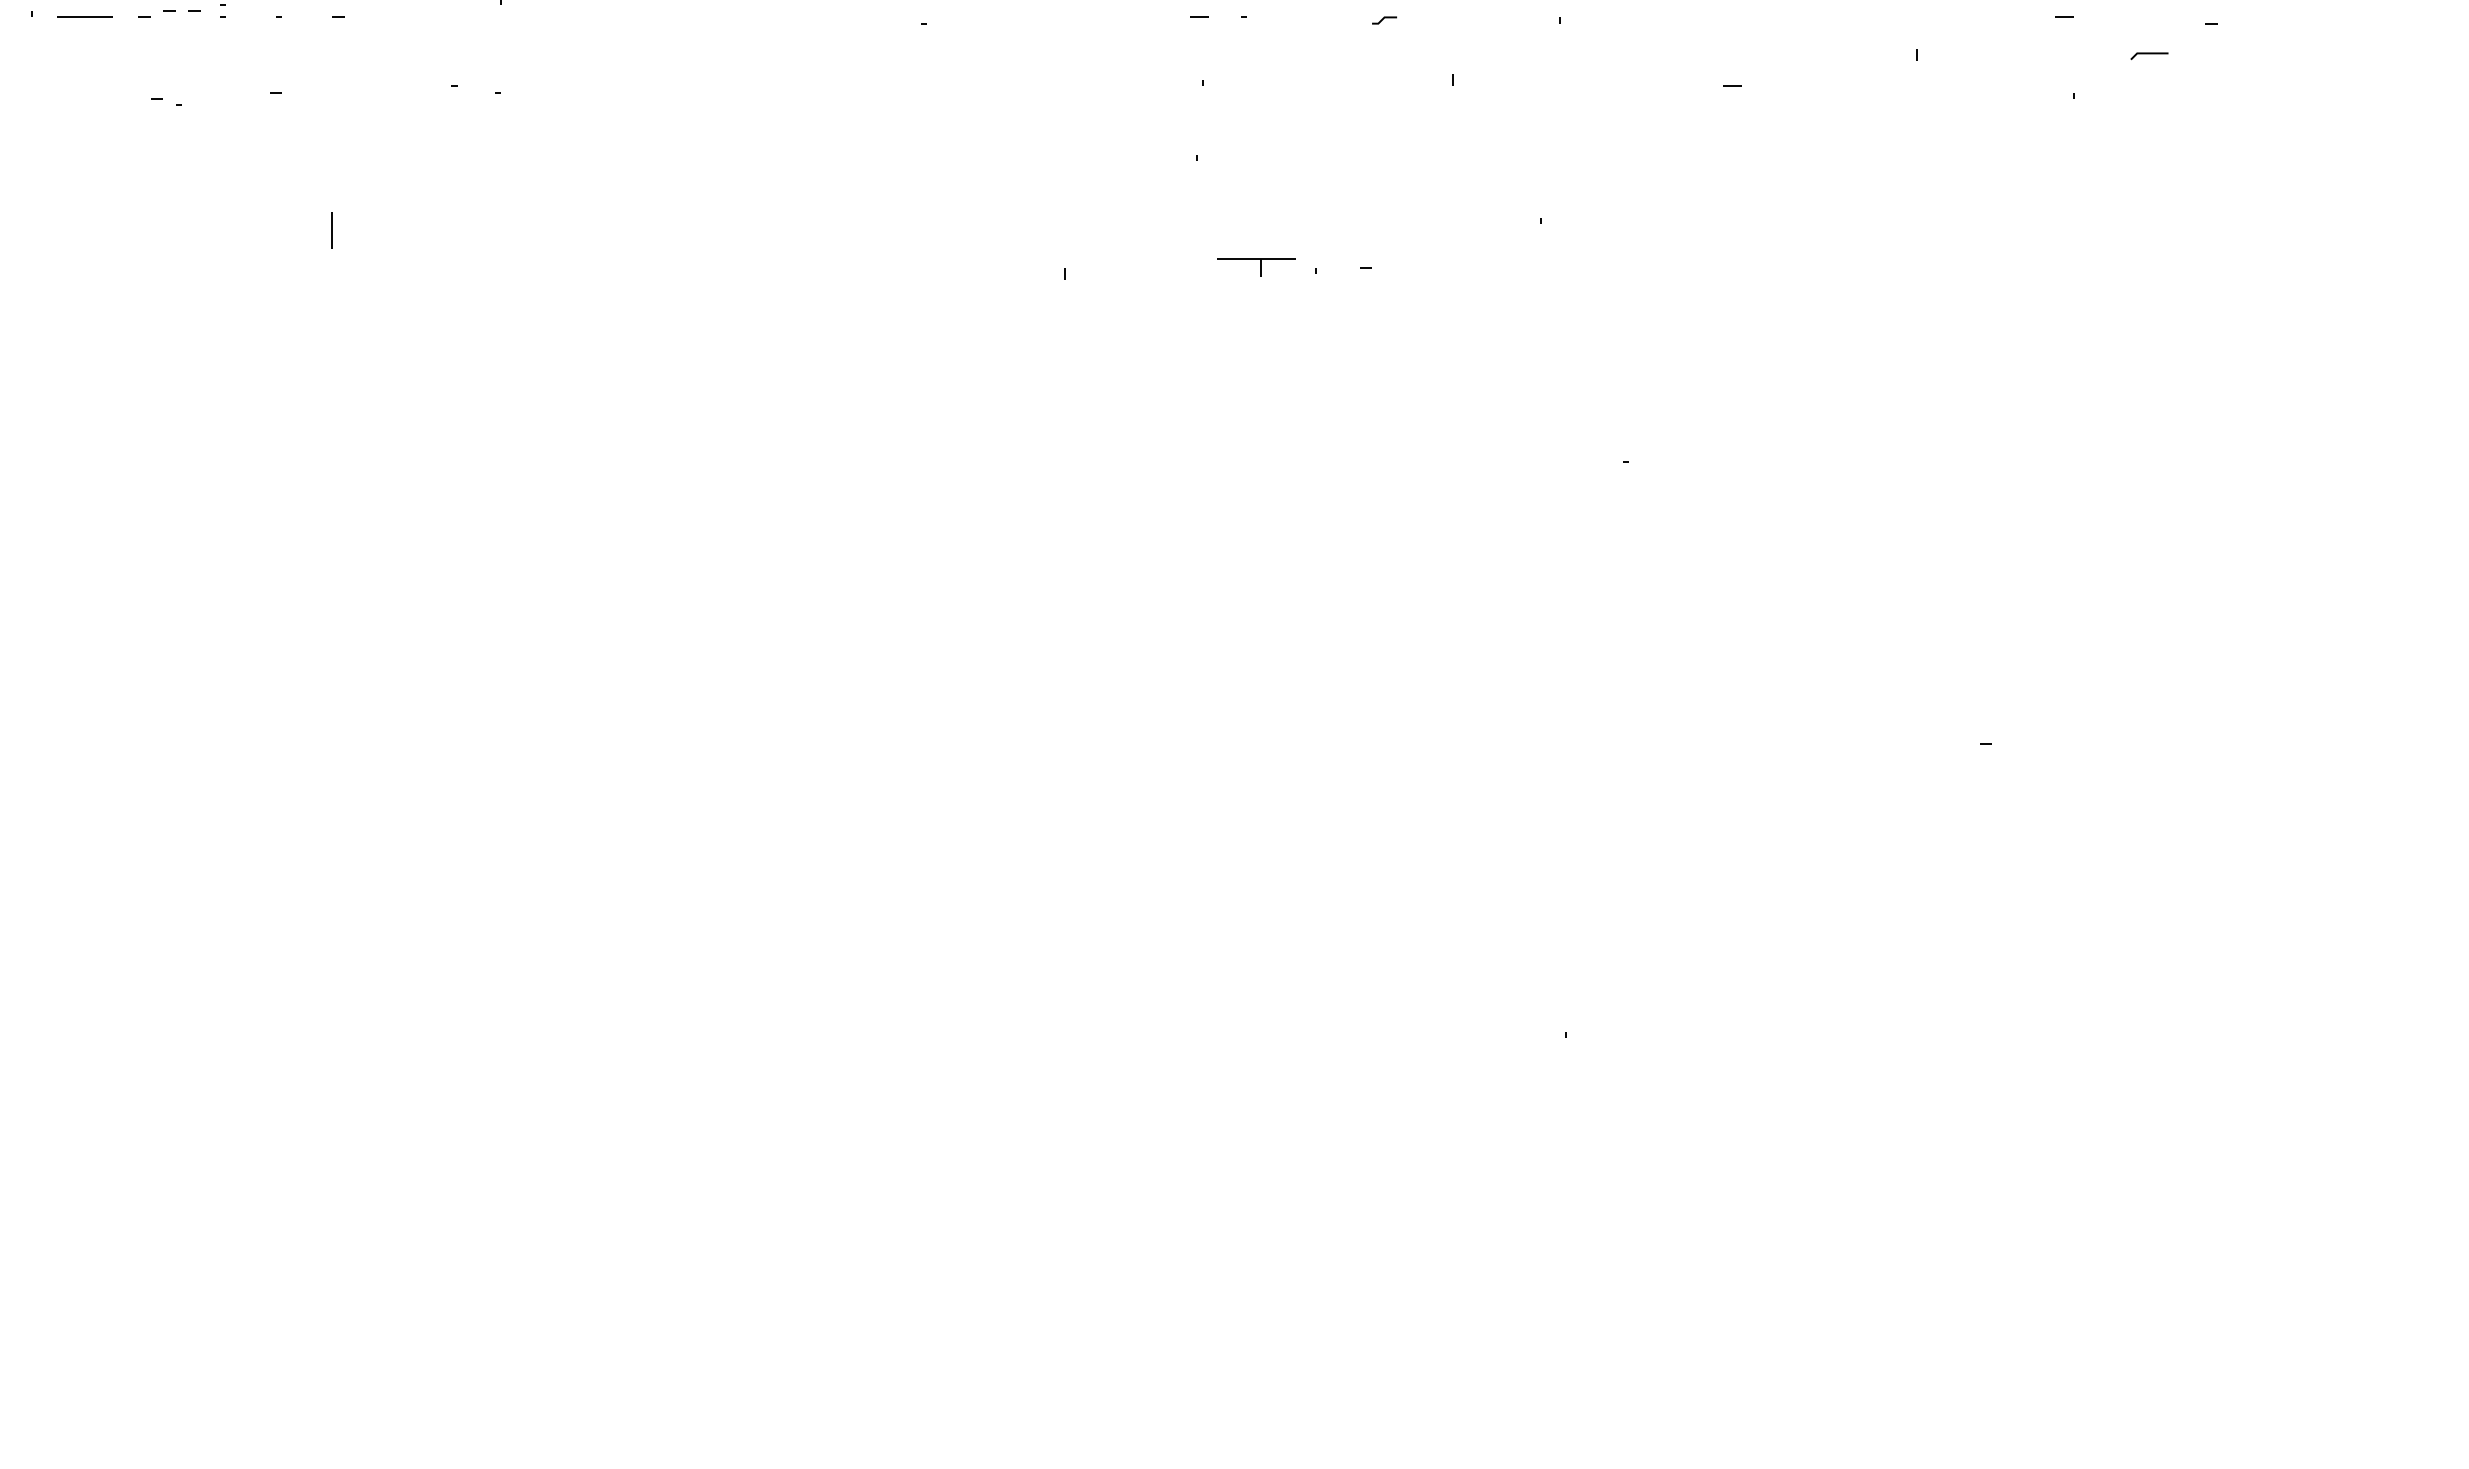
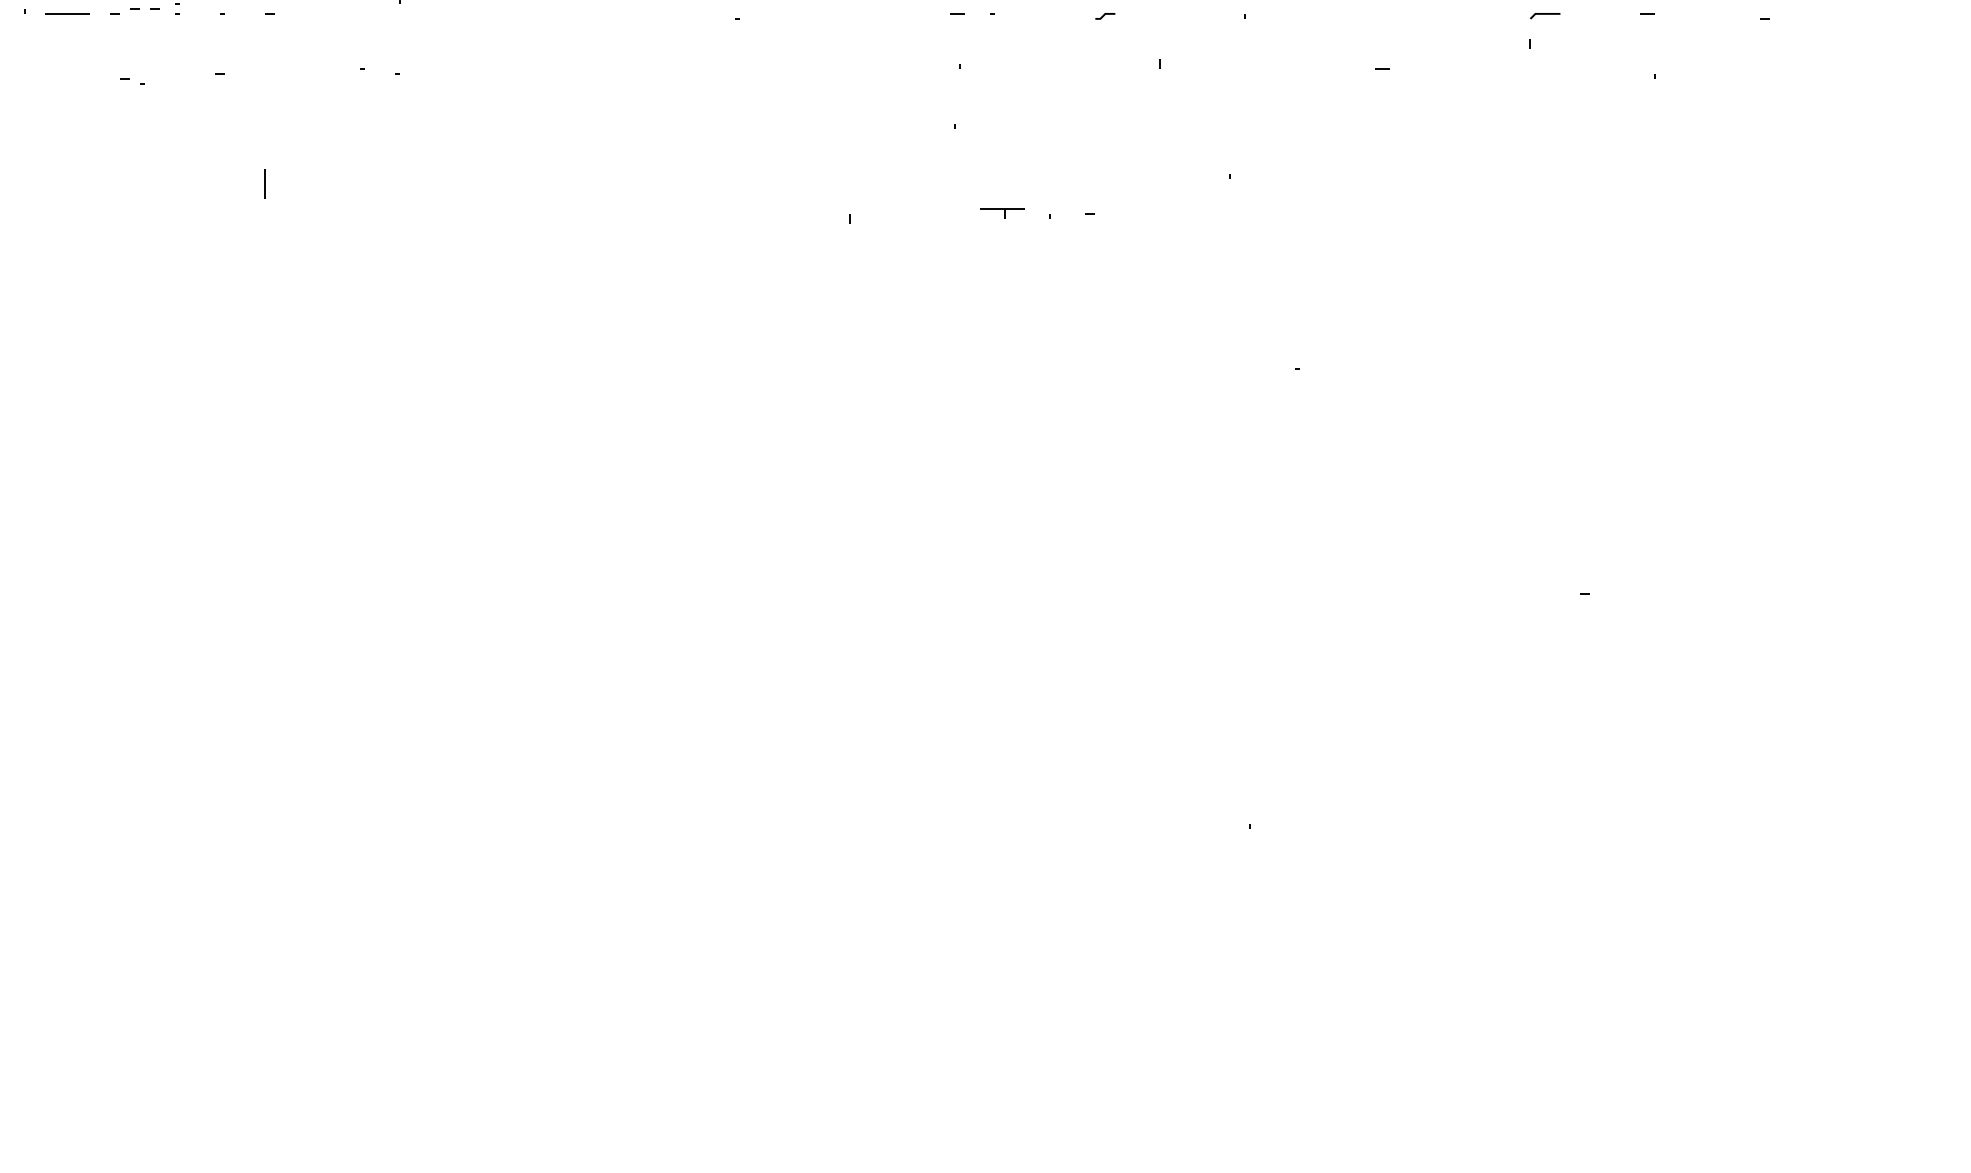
line: (2149, 54) -> (1545, 14), moved
part: (1255, 267) -> (1002, 213), size x0.71

